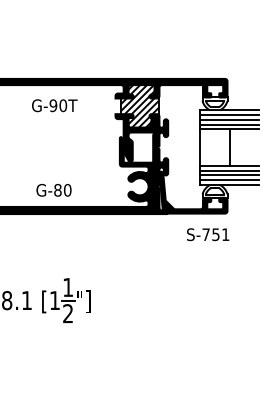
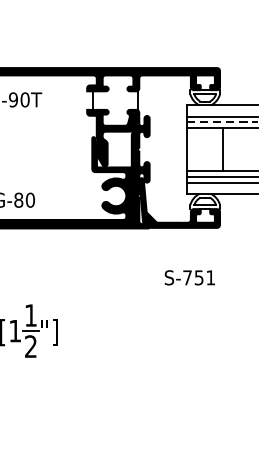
hatch: (139, 106) -> (115, 100), removed
line: (229, 115) -> (222, 111), removed
line: (229, 124) -> (222, 122), solid -> dashed
line: (229, 180) -> (222, 188), removed
text: (208, 234) -> (190, 277), moved

